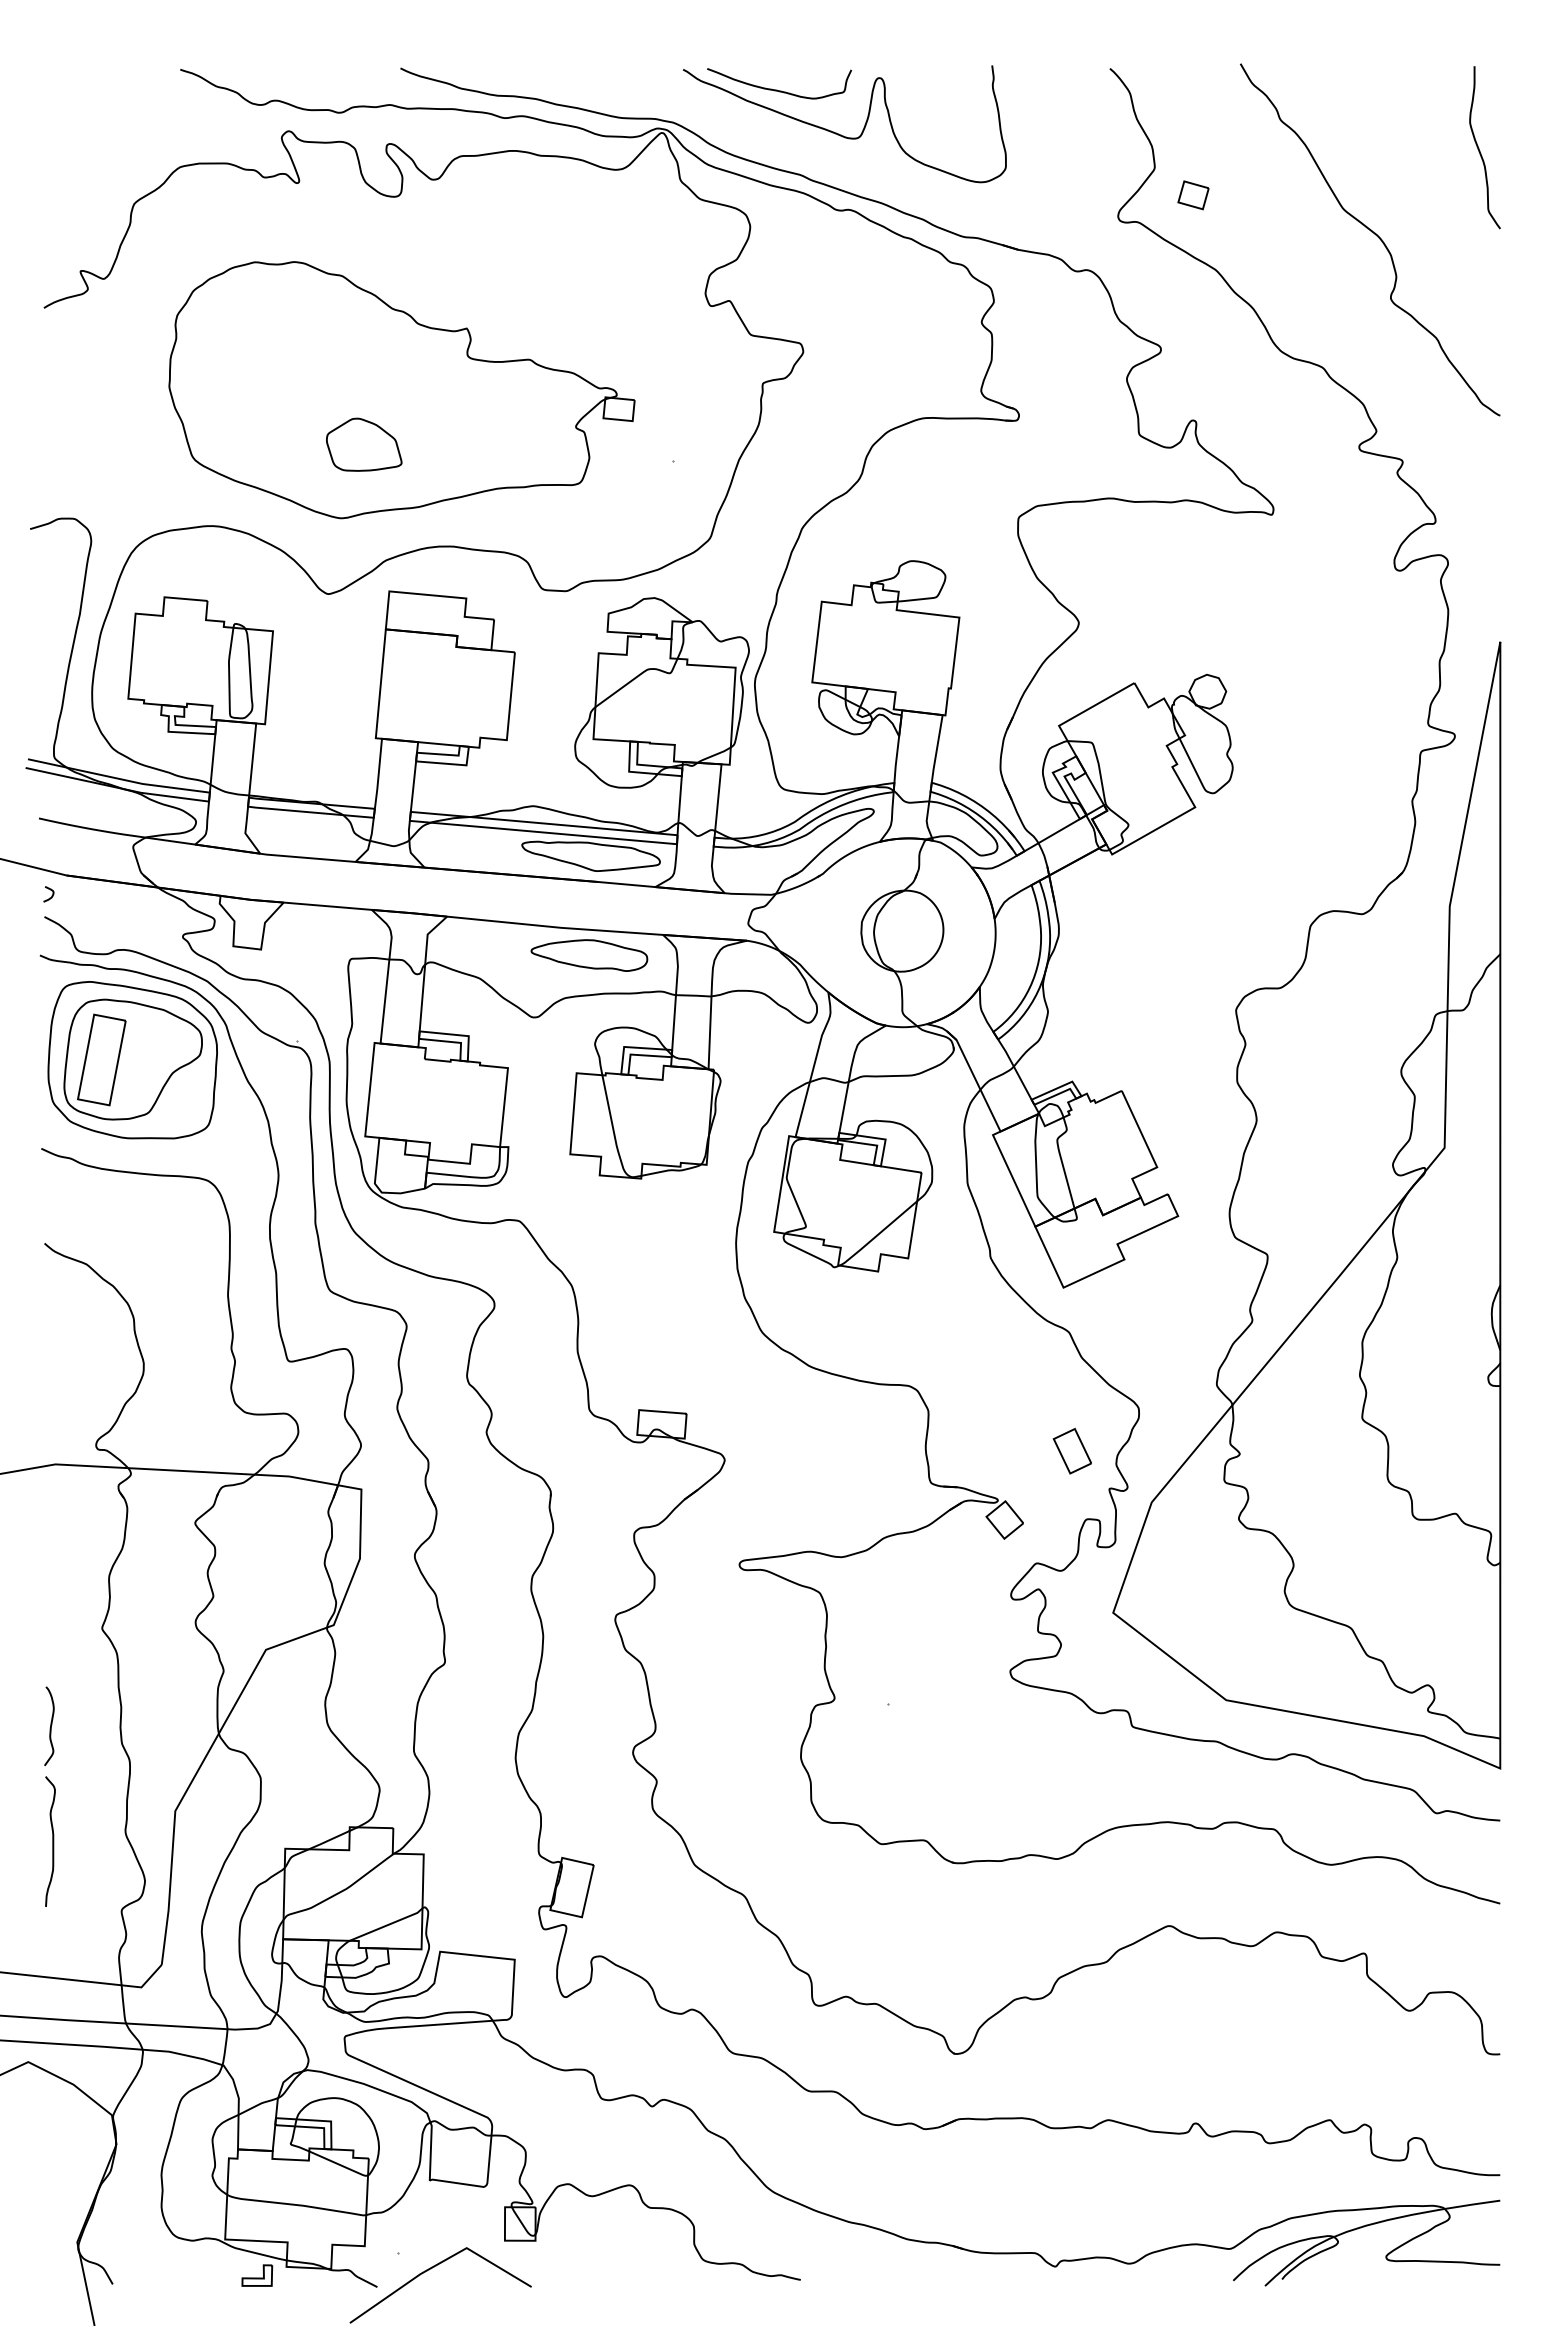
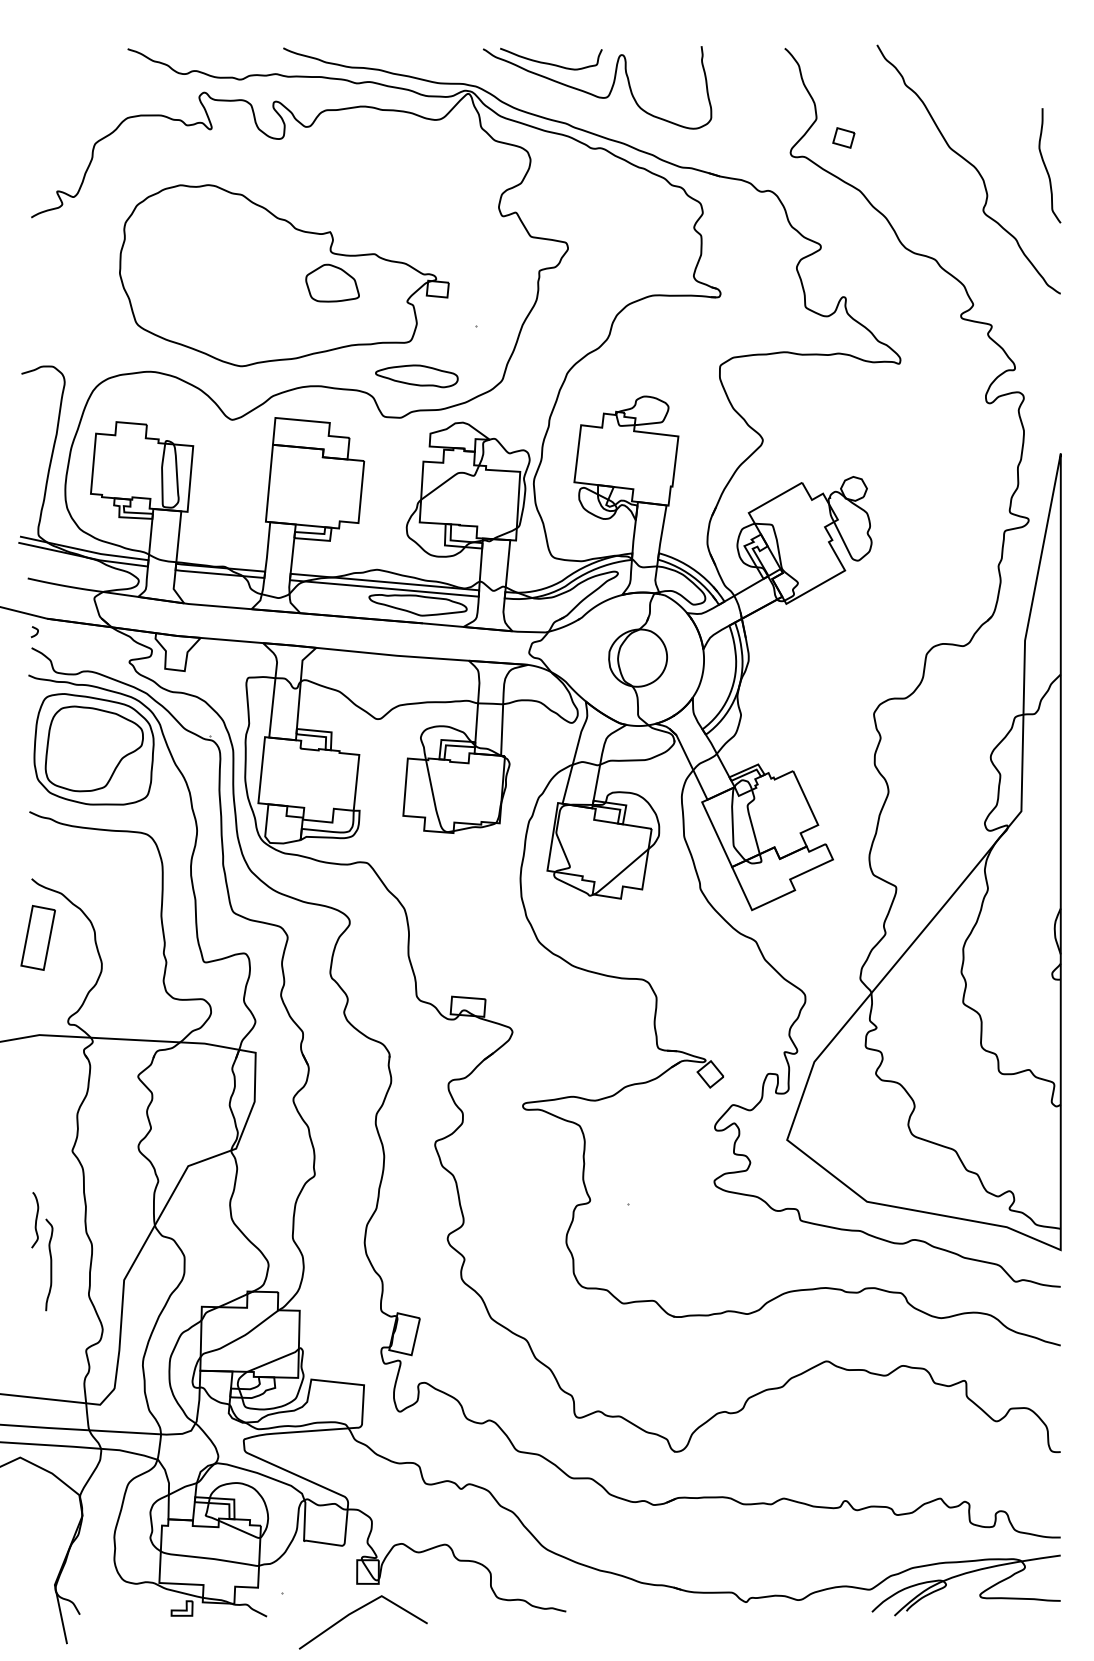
curve: (1480, 150) -> (1046, 167), moved
part: (364, 444) -> (332, 283), moved
part: (589, 955) -> (416, 376), moved
part: (101, 1059) -> (38, 937), moved
part: (1071, 1451) -> (757, 1025), removed
curve: (52, 1841) -> (50, 1264), moved
line: (429, 2270) -> (355, 1611), moved

